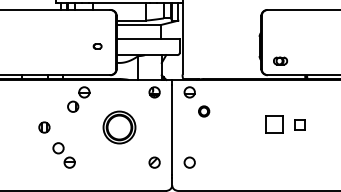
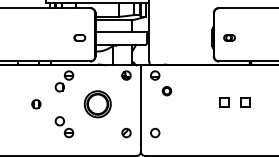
part: (97, 45) -> (79, 37), size x1.67
part: (280, 60) -> (229, 37), moved
part: (274, 125) -> (224, 102), size x0.62
part: (64, 155) -> (64, 127), moved

